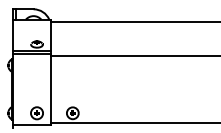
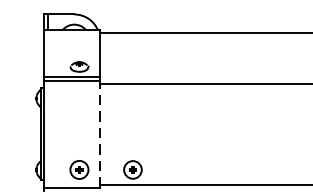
line: (50, 89) -> (99, 134), solid -> dashed

